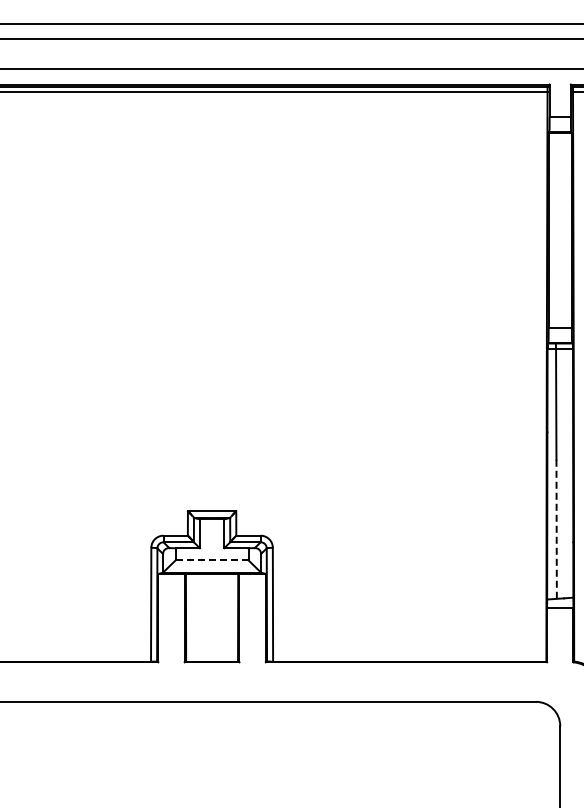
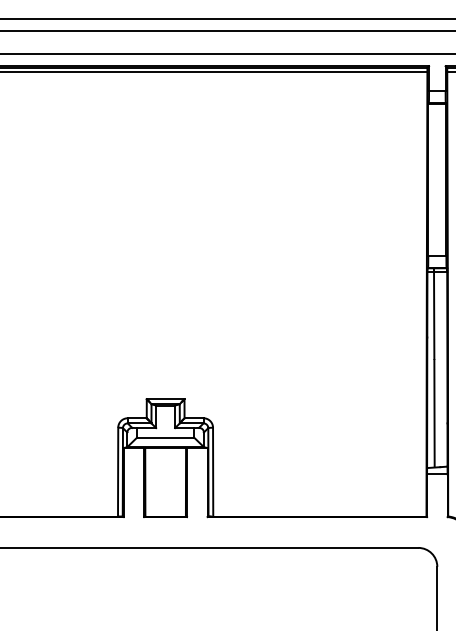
line: (556, 530) -> (434, 414), dashed -> solid
line: (212, 560) -> (165, 437), dashed -> solid

